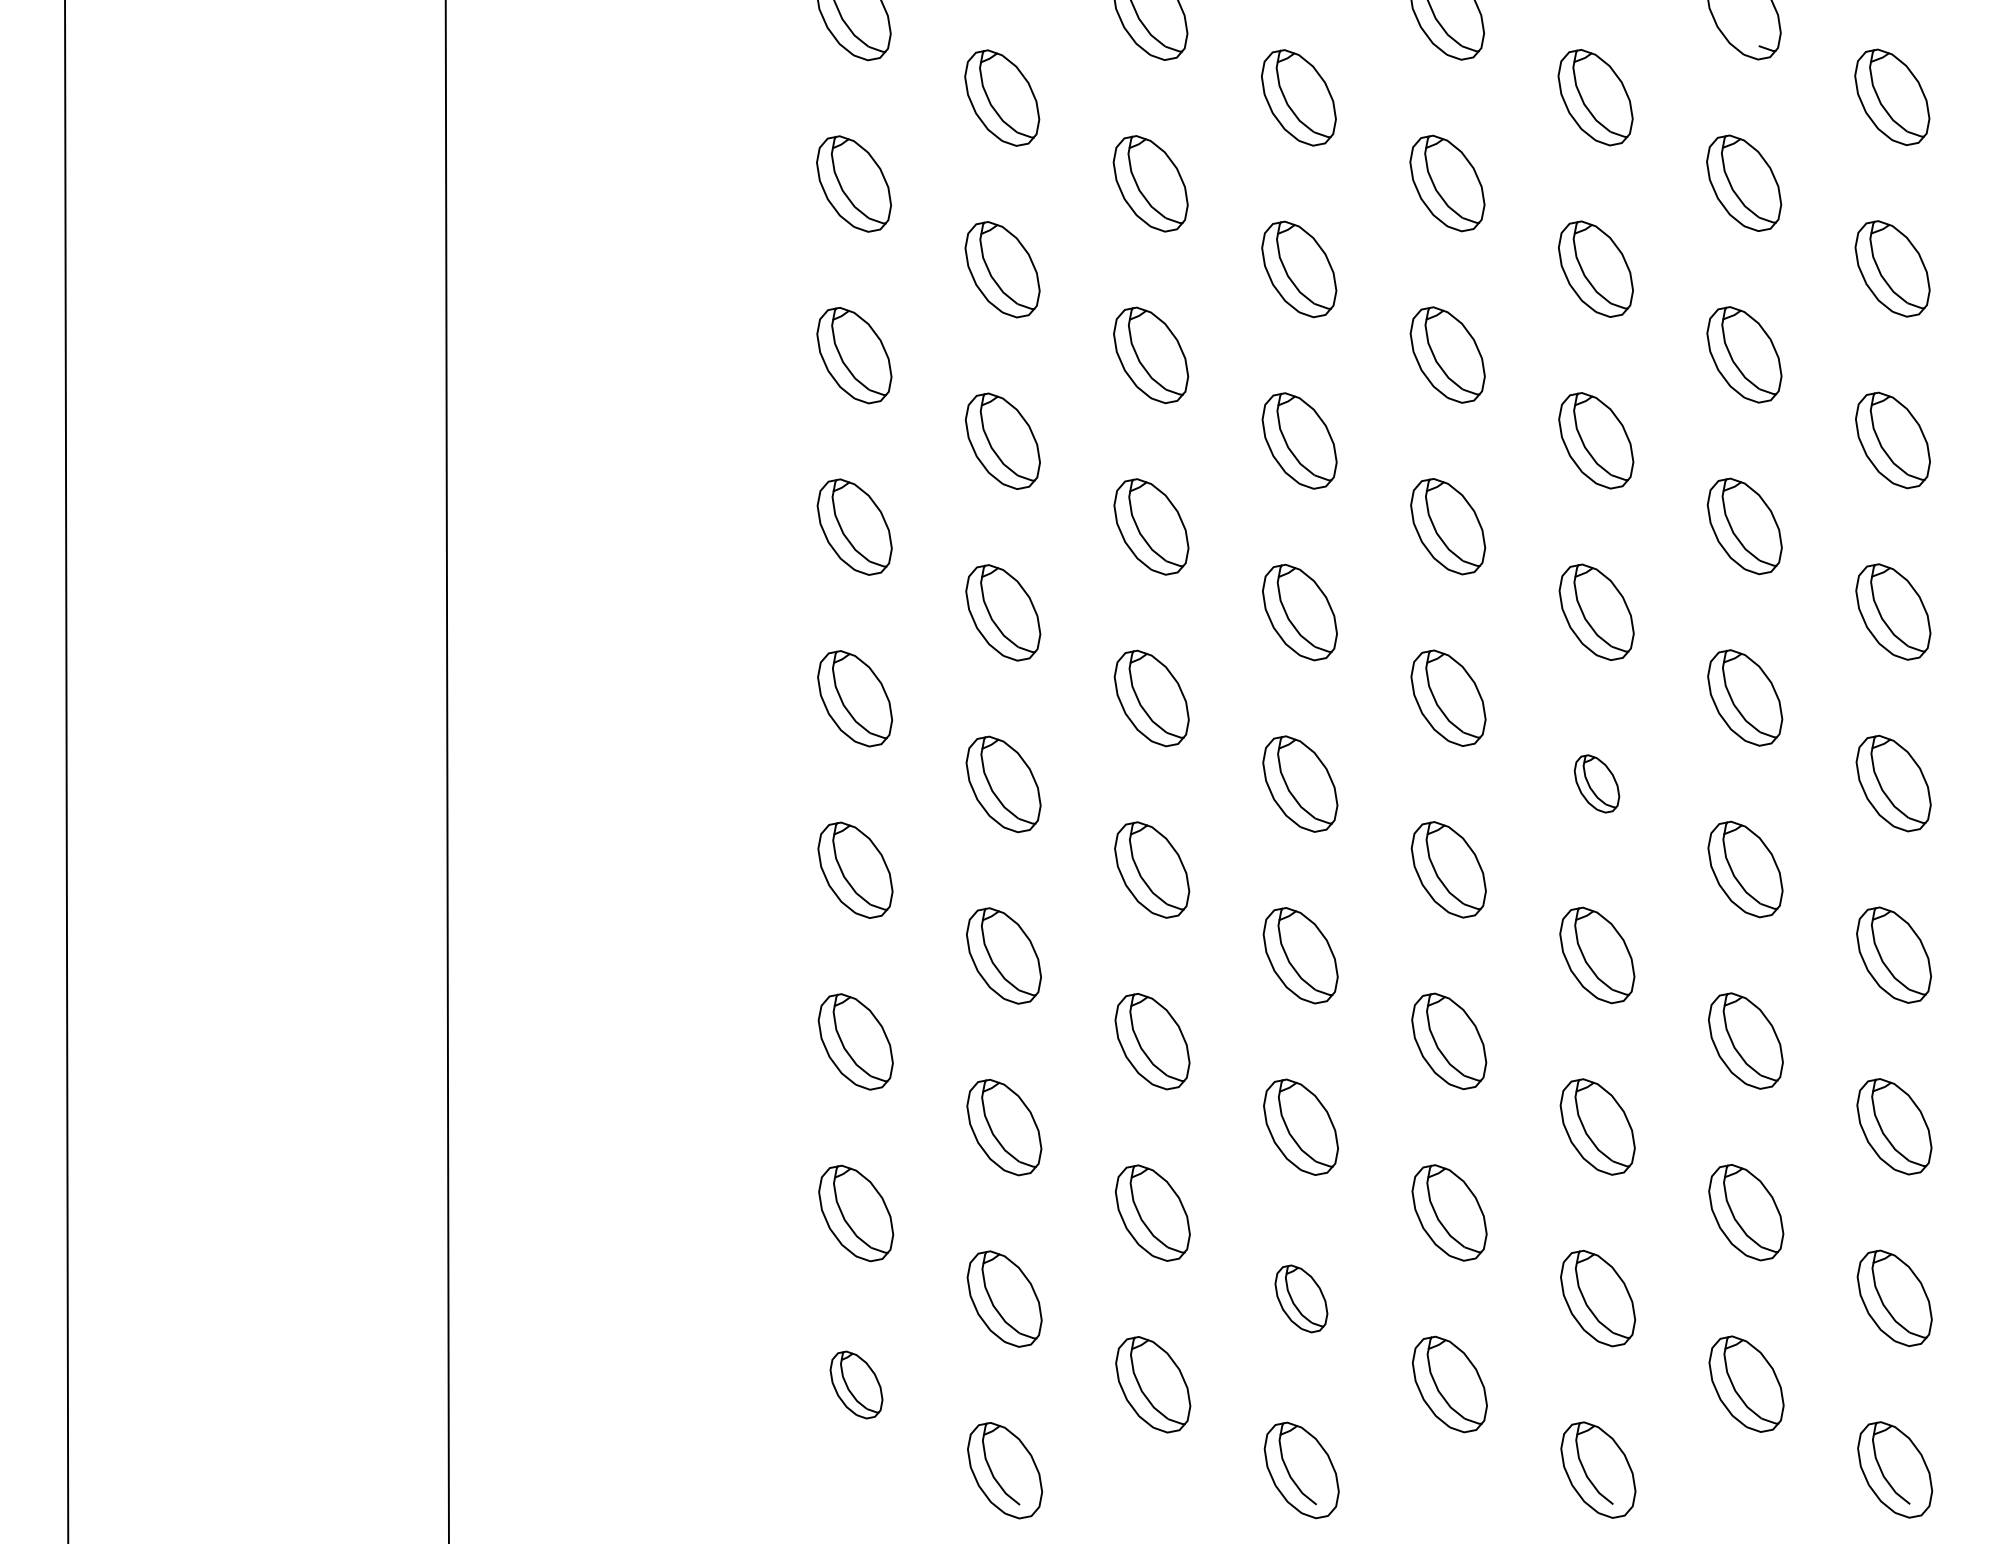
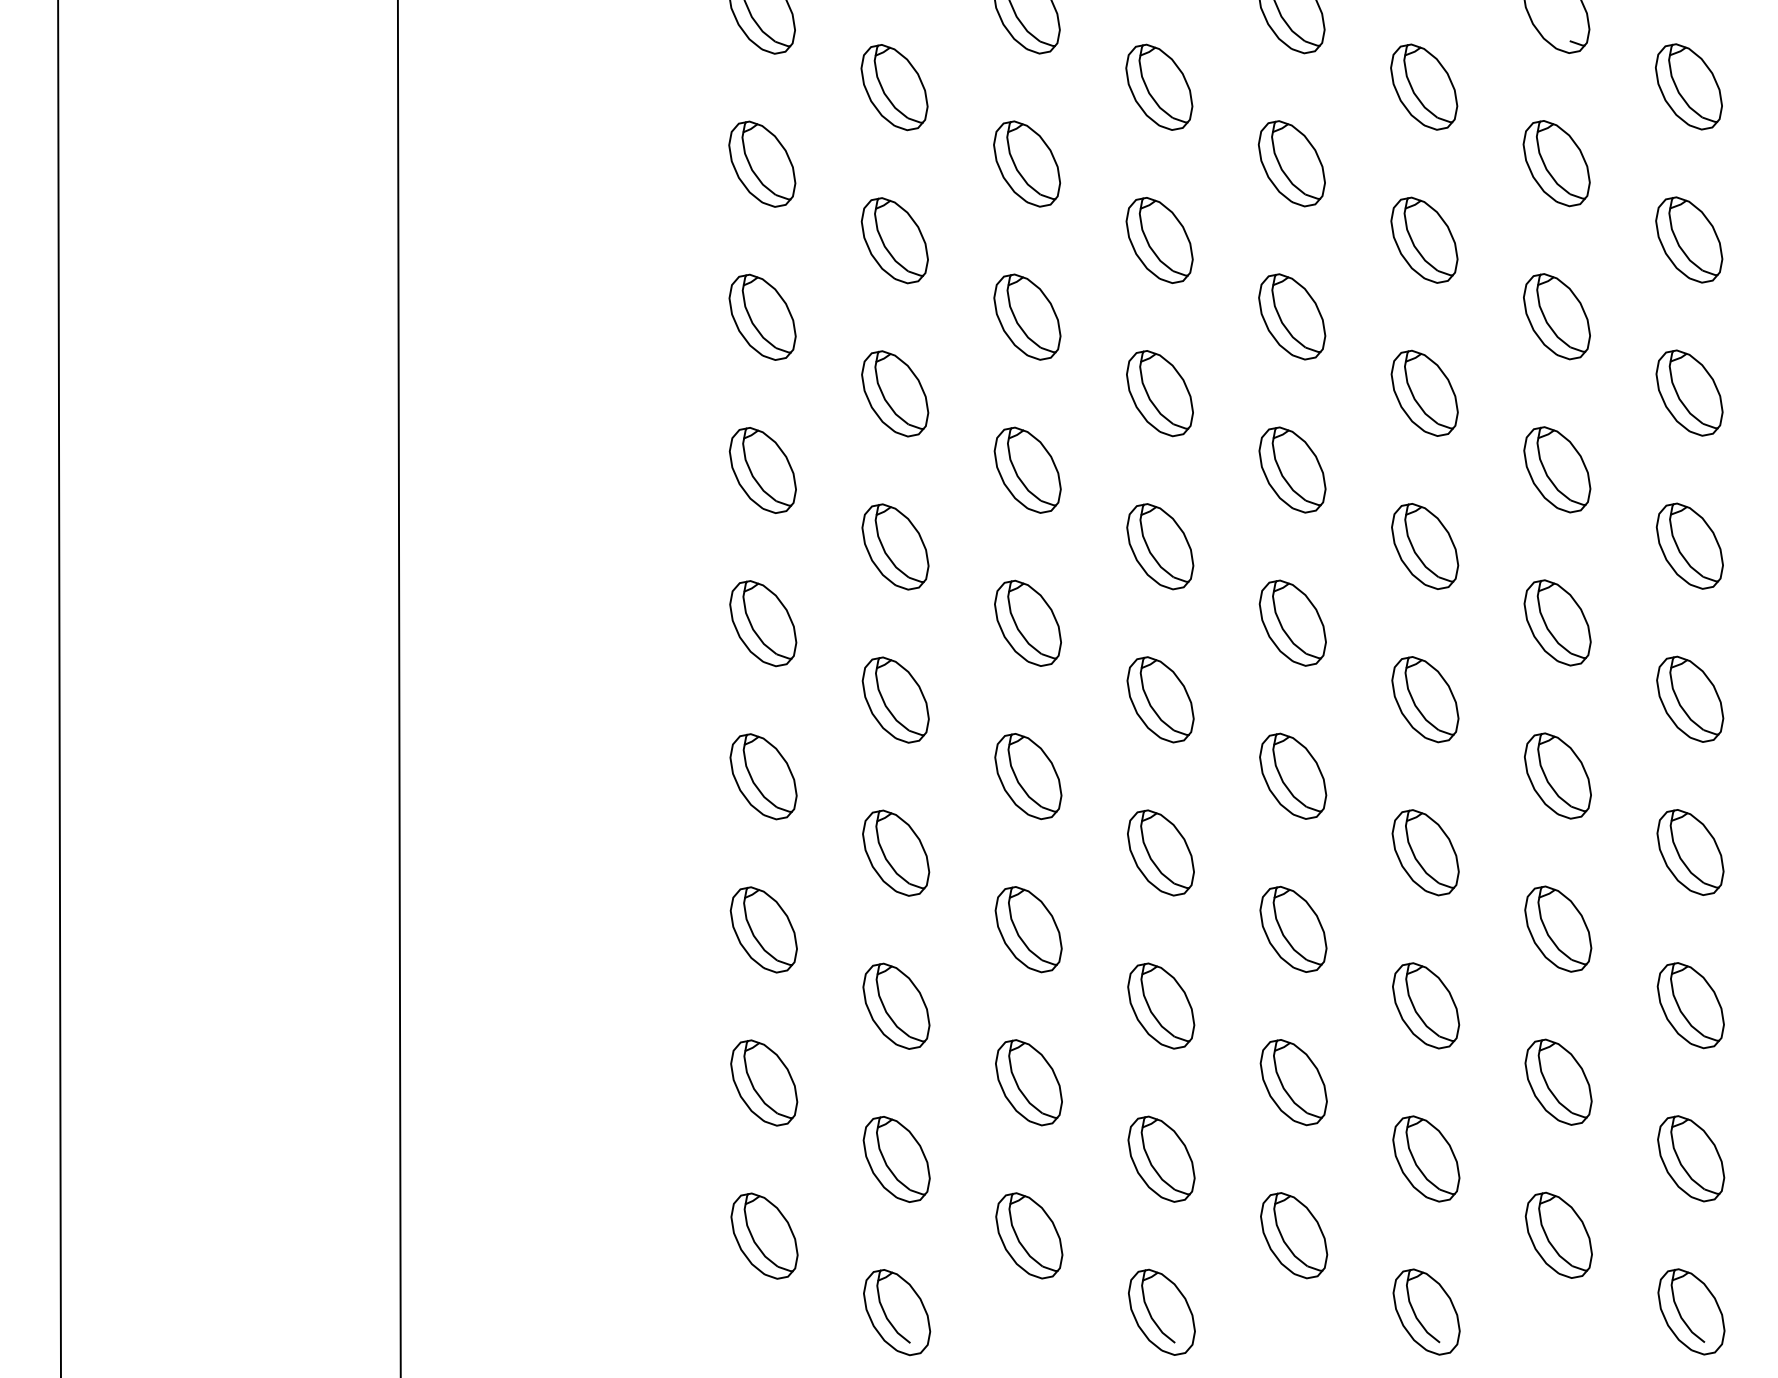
part: (1596, 783) -> (1424, 699), size x1.67
part: (1301, 1298) -> (1161, 1158), size x1.43
part: (856, 1384) -> (764, 1235), size x1.43

